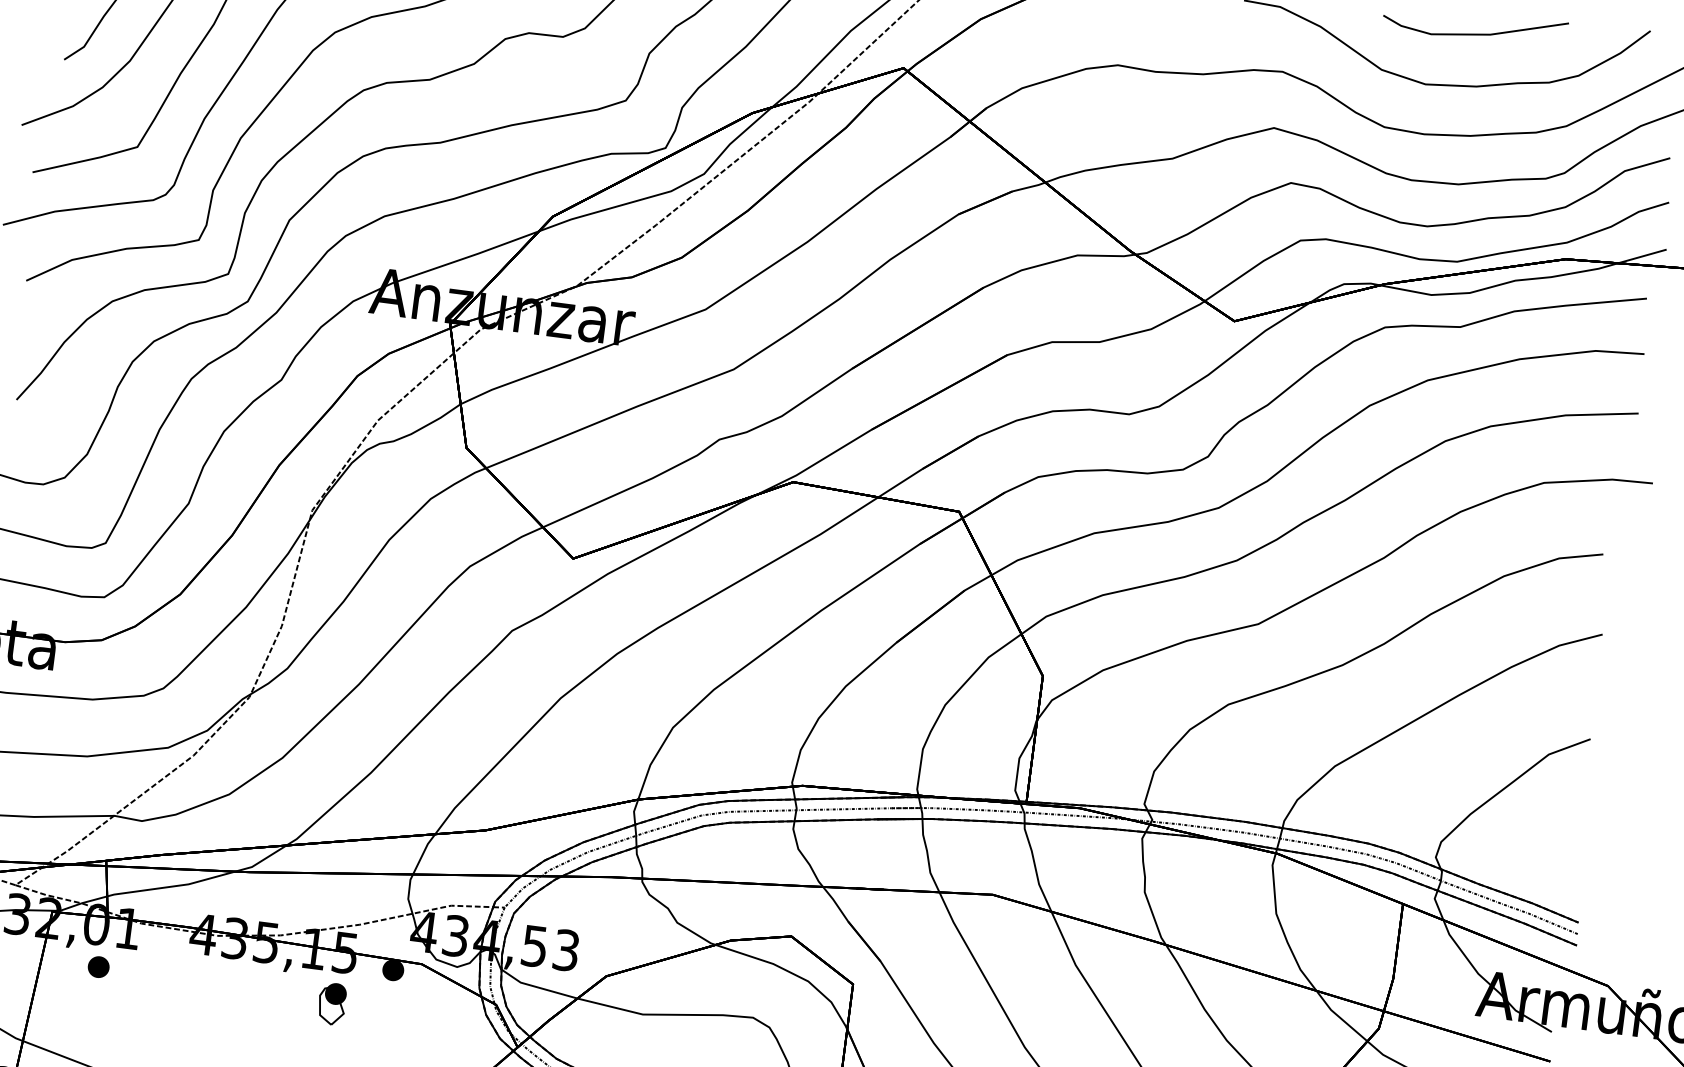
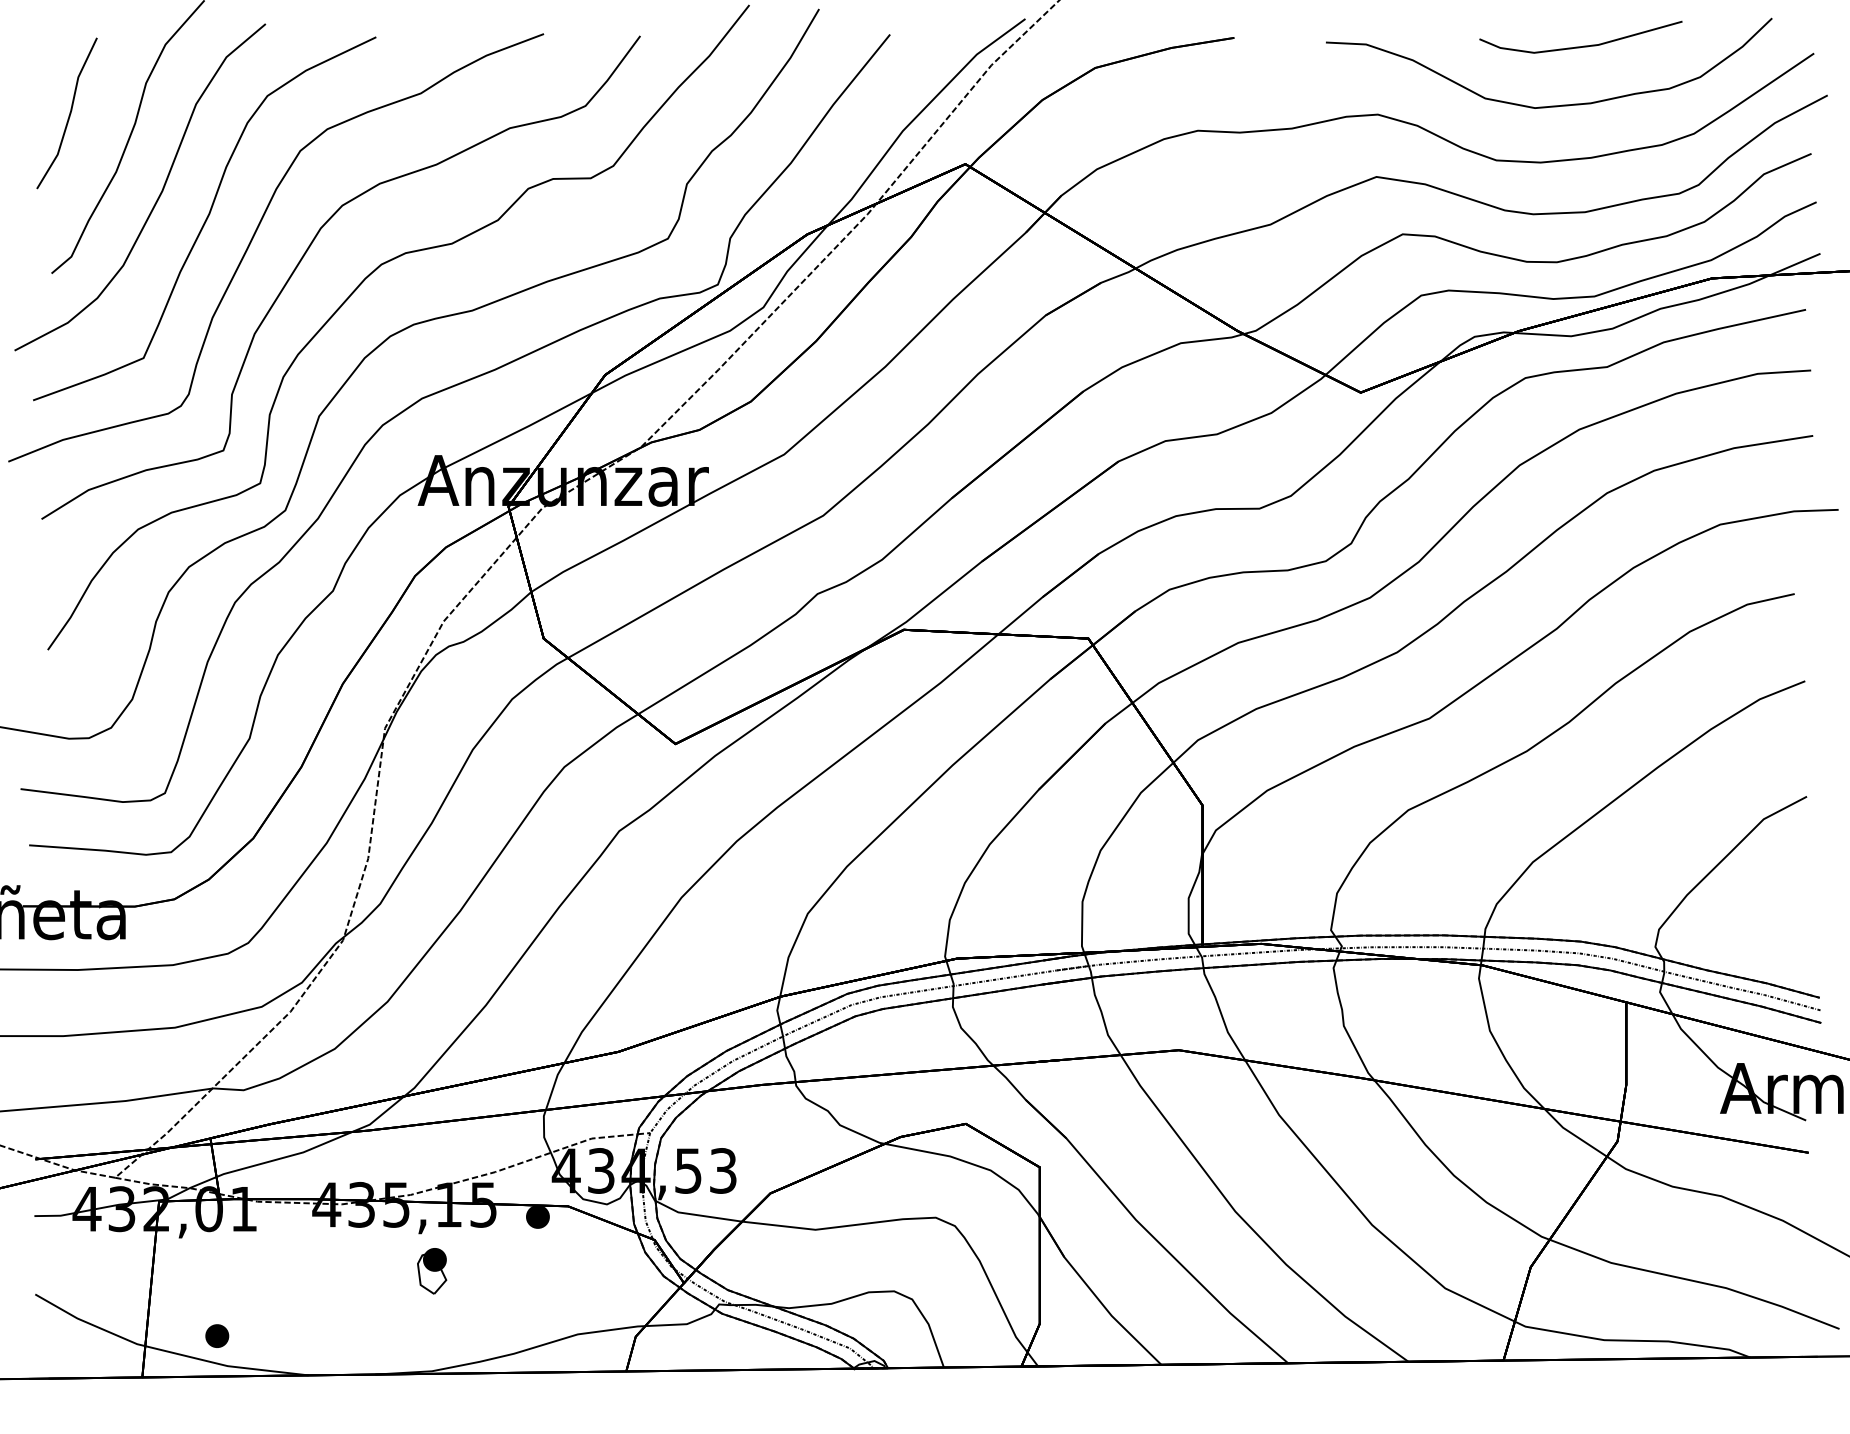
part: (98, 966) -> (217, 1335), moved
part: (332, 1004) -> (432, 1271), moved

